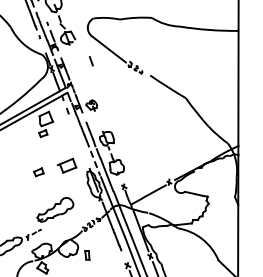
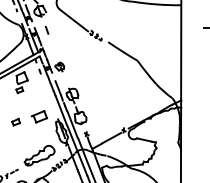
line: (90, 61) -> (46, 30), moved
line: (93, 158) -> (61, 110), dashed -> solid
part: (55, 209) -> (39, 155), moved

